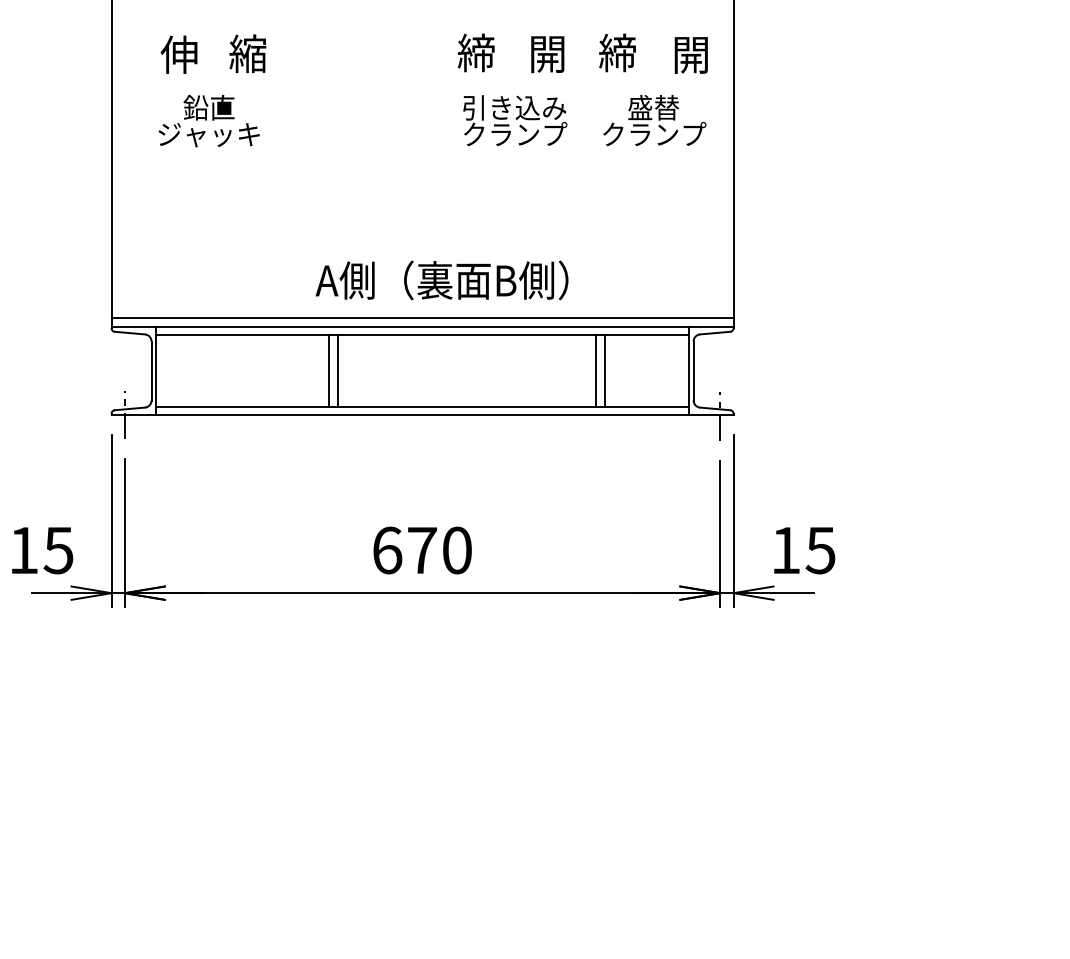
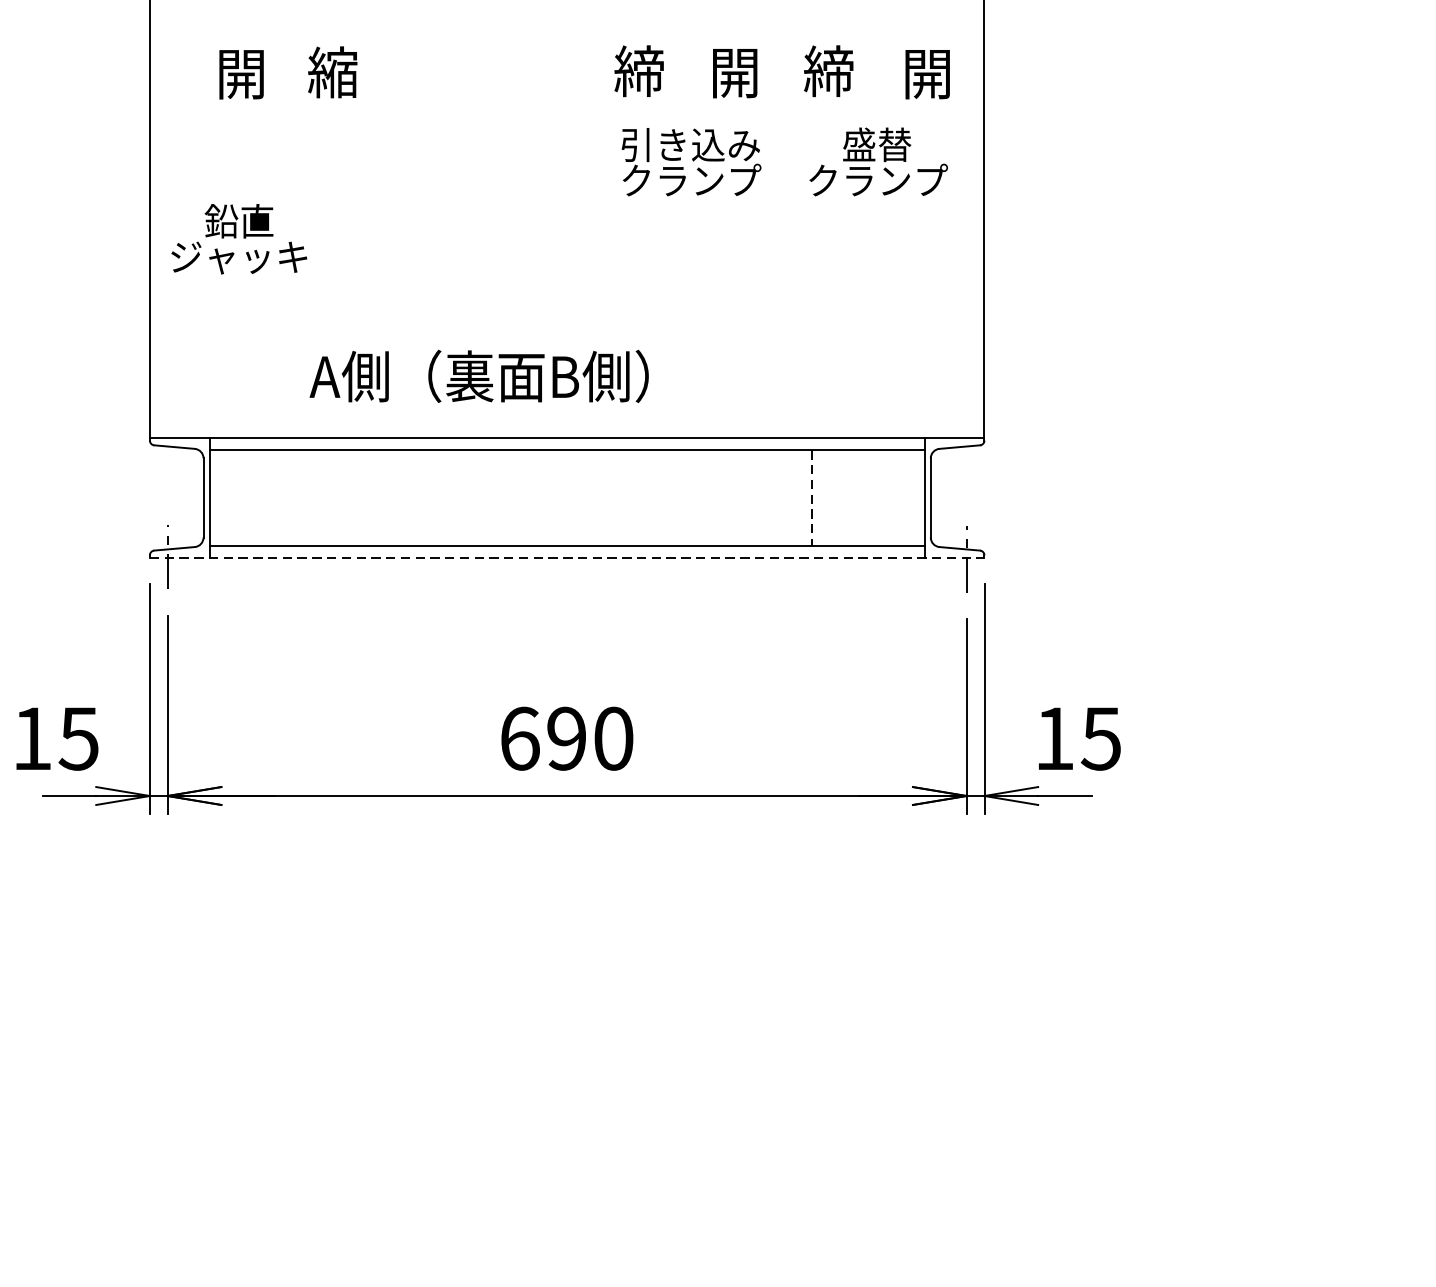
text: (178, 54) -> (239, 73), 伸 -> 開
text: (208, 120) -> (238, 238), moved
text: (441, 280) -> (478, 376), moved
line: (422, 318) -> (567, 427), removed
line: (329, 370) -> (442, 497), removed
line: (338, 370) -> (454, 497), removed
line: (595, 370) -> (799, 497), removed
line: (604, 371) -> (811, 498), solid -> dashed
line: (423, 415) -> (568, 557), solid -> dashed
text: (421, 550) -> (565, 738), 670 -> 690

